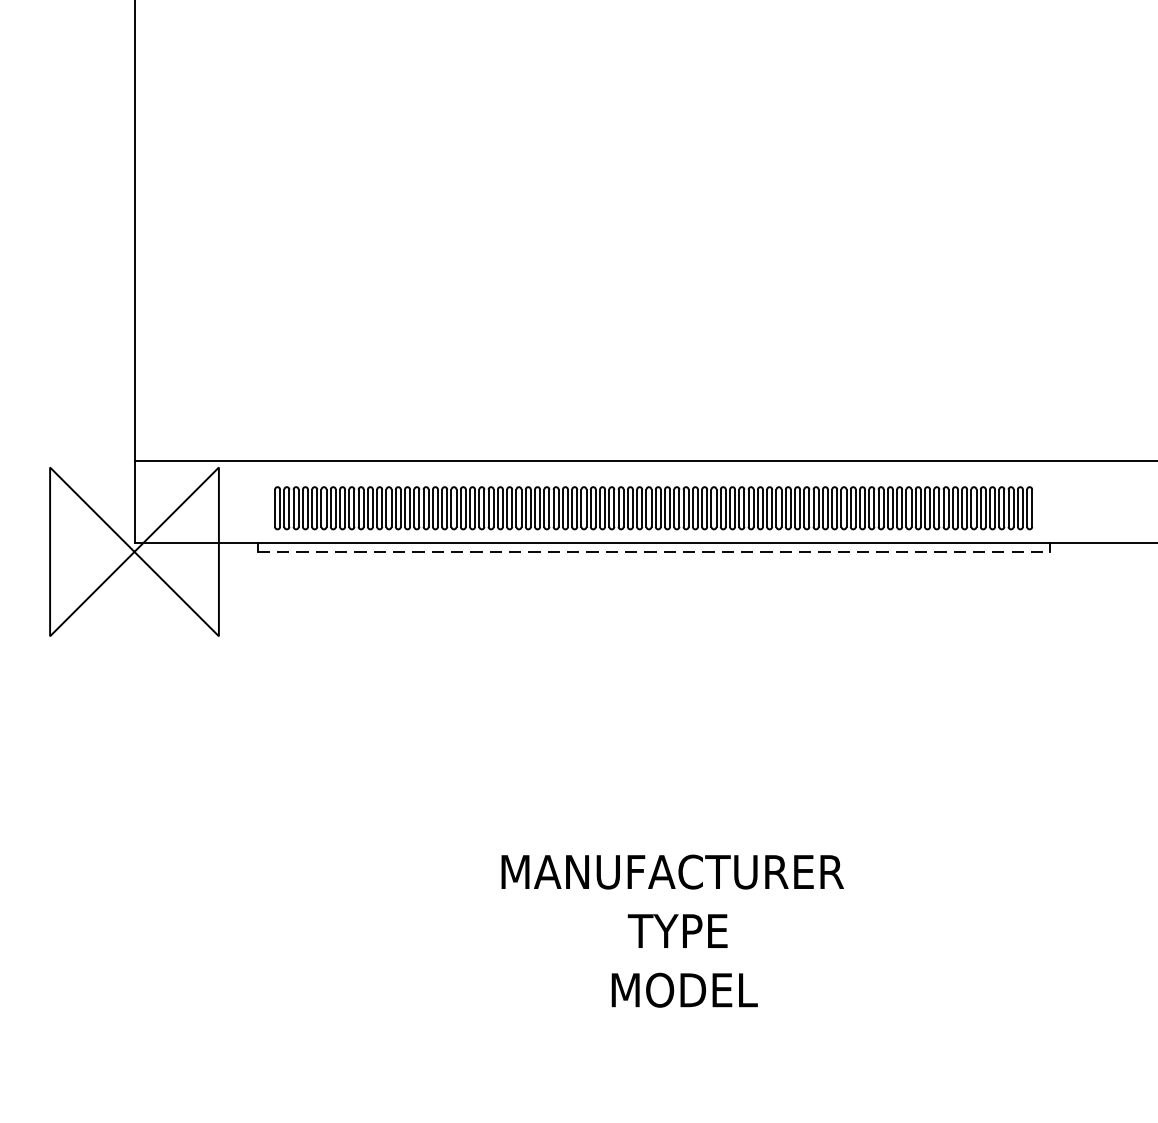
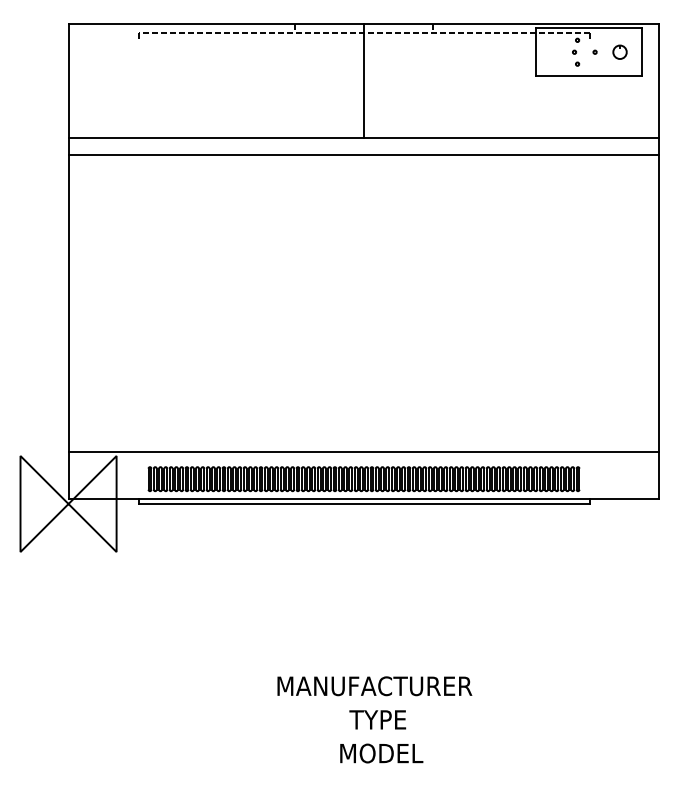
line: (654, 552) -> (364, 504), dashed -> solid

